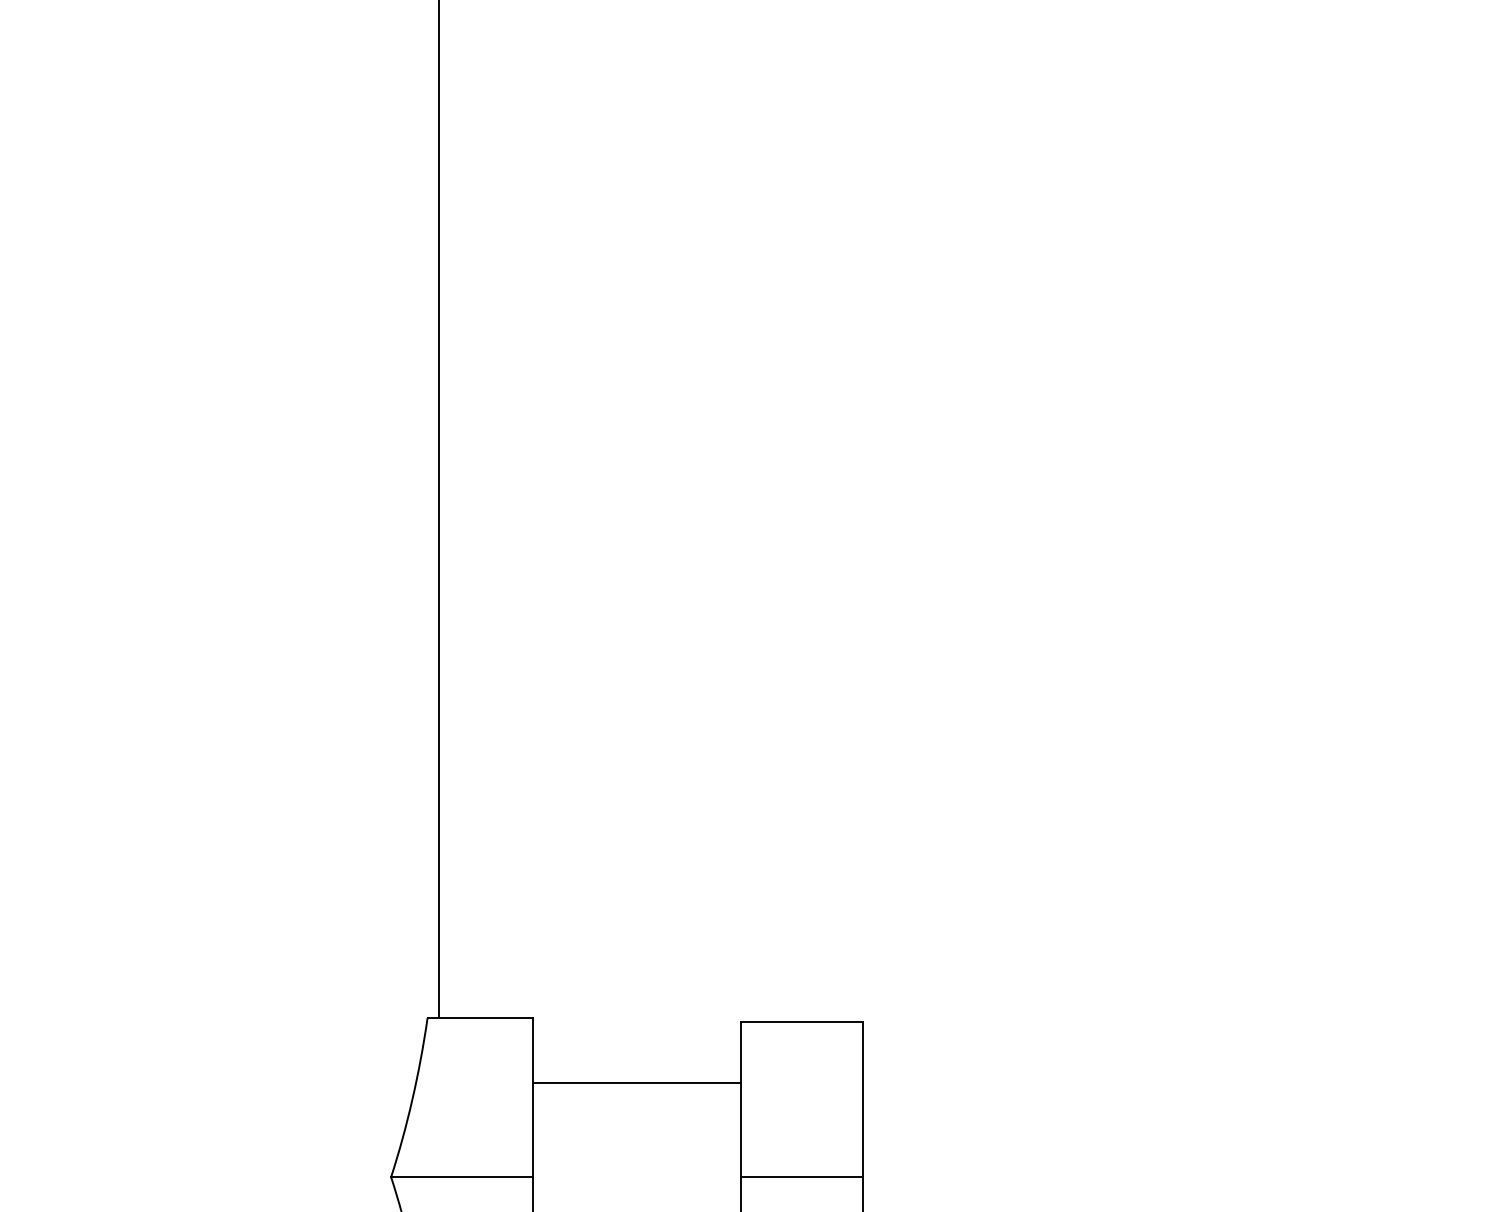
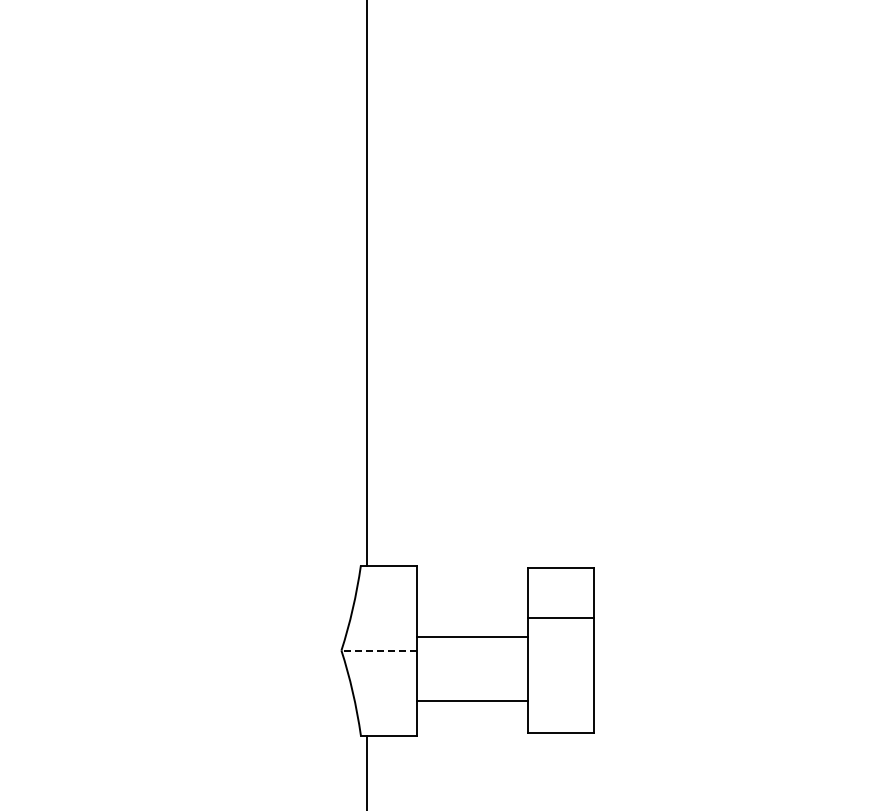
line: (636, 1083) -> (472, 637), moved
line: (462, 1177) -> (379, 650), solid -> dashed
line: (801, 1177) -> (560, 617), moved

